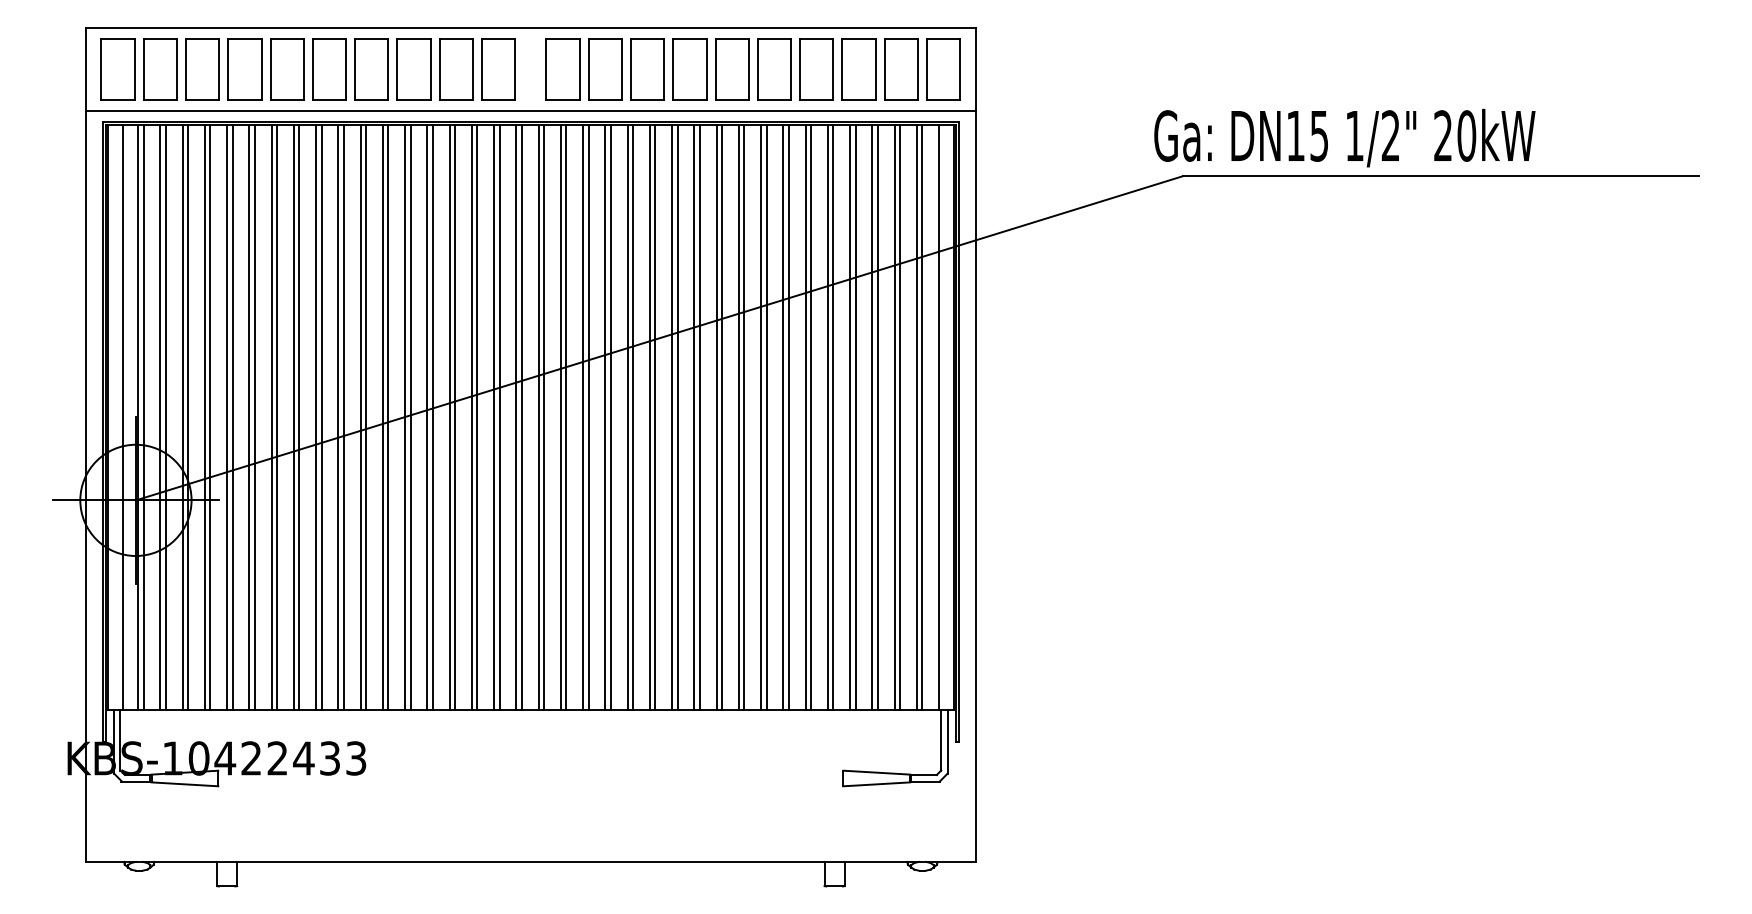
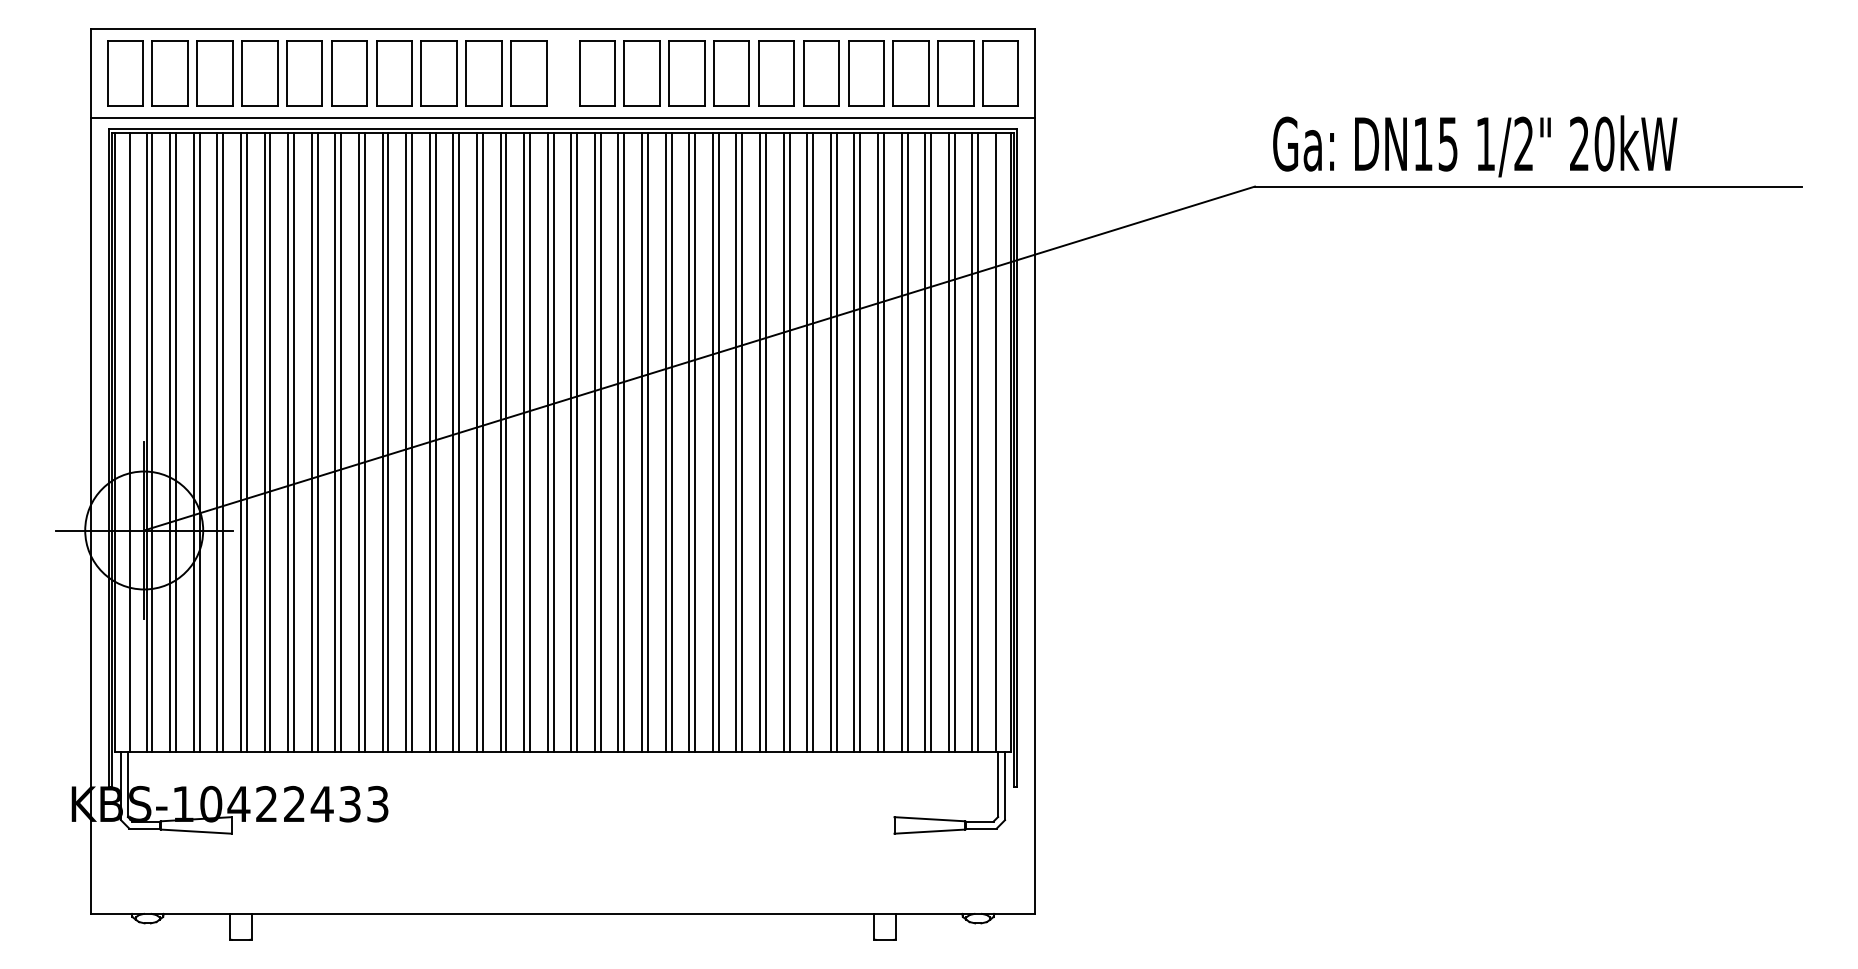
text: (1345, 138) -> (1475, 146), moved

